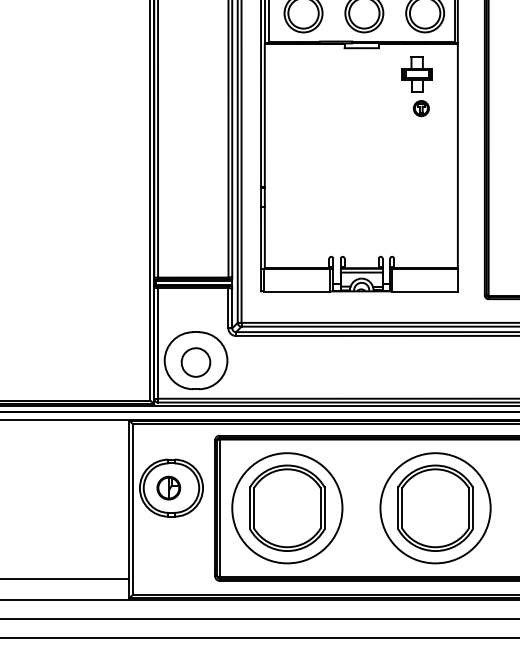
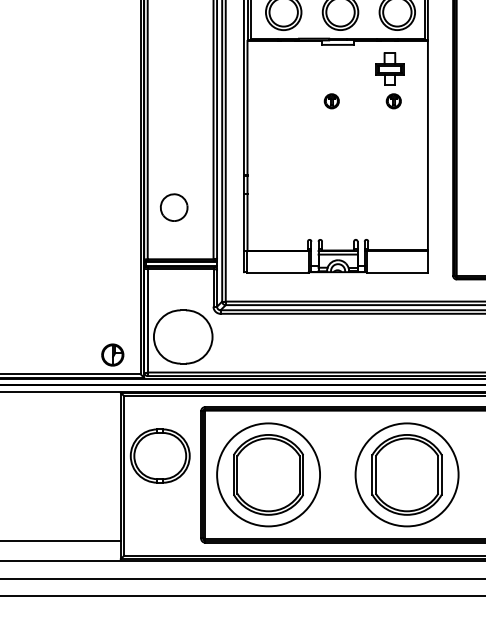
part: (354, 108) -> (331, 101), added
part: (195, 362) -> (173, 207), moved
part: (168, 487) -> (112, 354), moved

